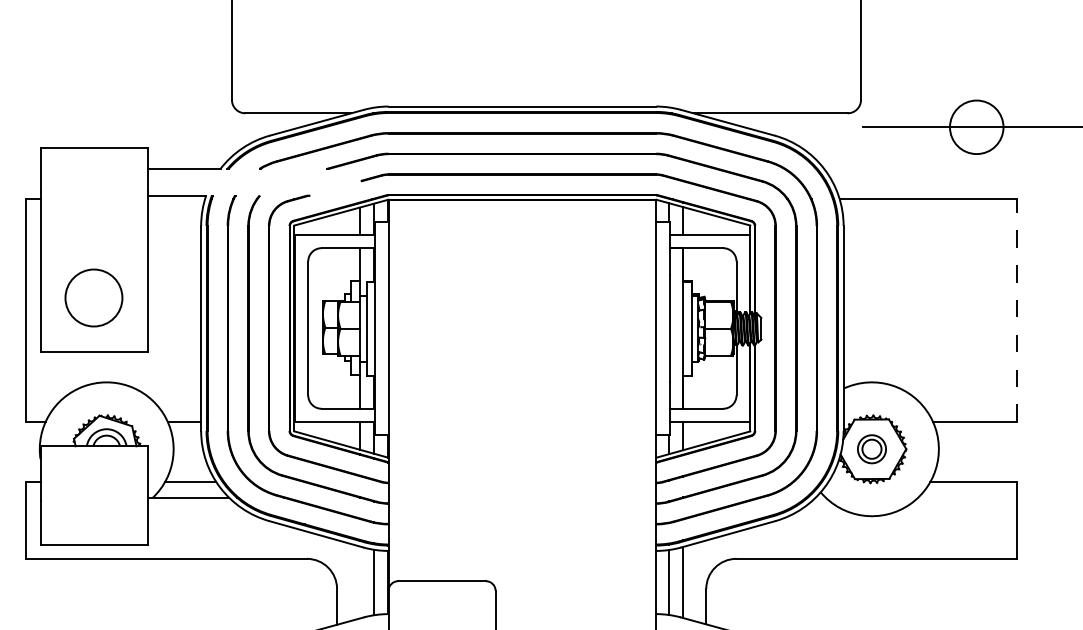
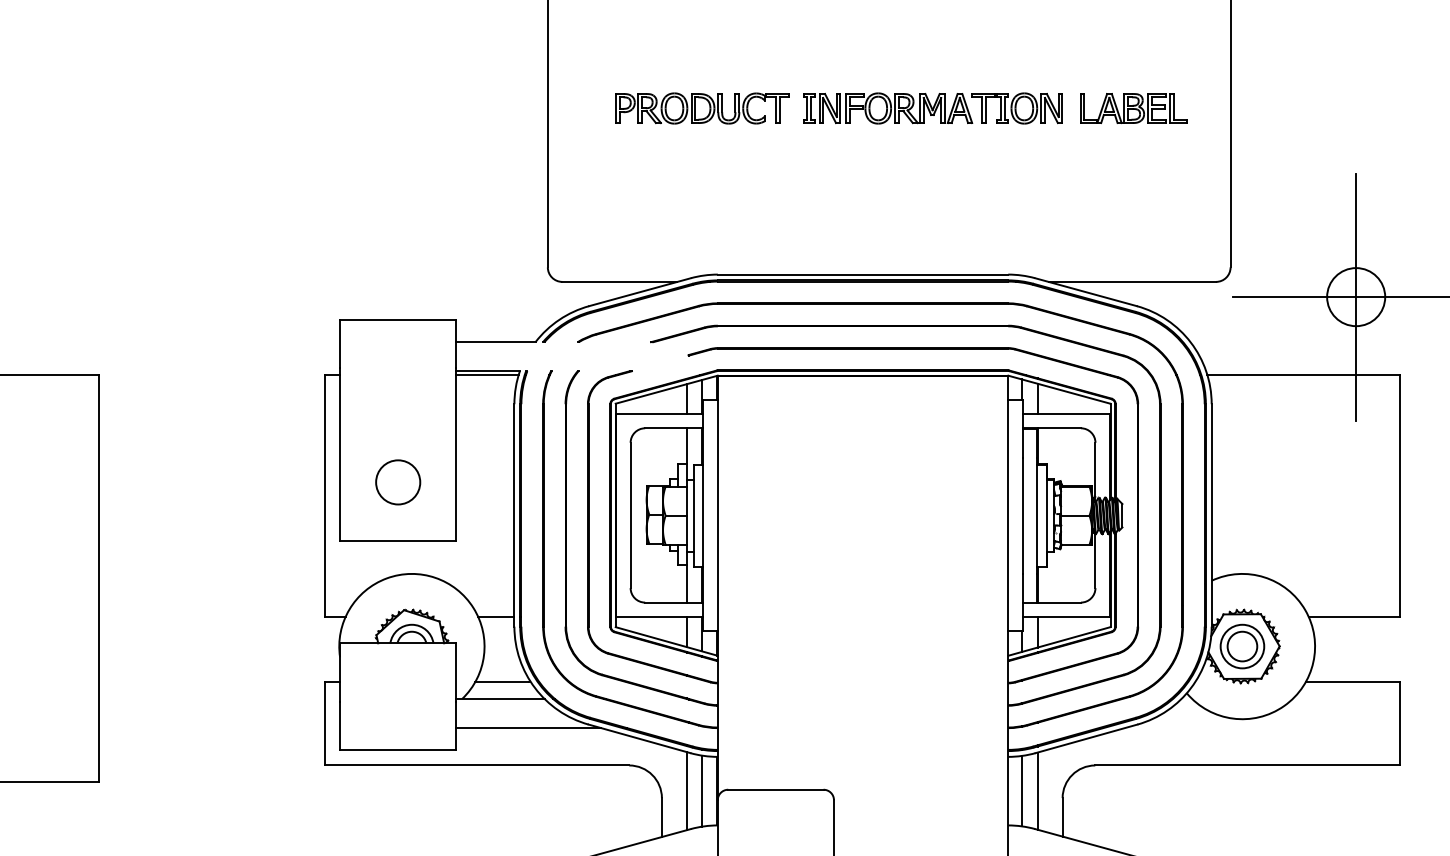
line: (977, 126) -> (1356, 296), added
line: (176, 199) -> (487, 375), added
circle: (94, 298) -> (398, 482), size x0.71
line: (1016, 310) -> (1399, 495), dashed -> solid
part: (872, 449) -> (1242, 646), size x1.43
line: (214, 524) -> (528, 728), added
line: (359, 582) -> (686, 791), added

